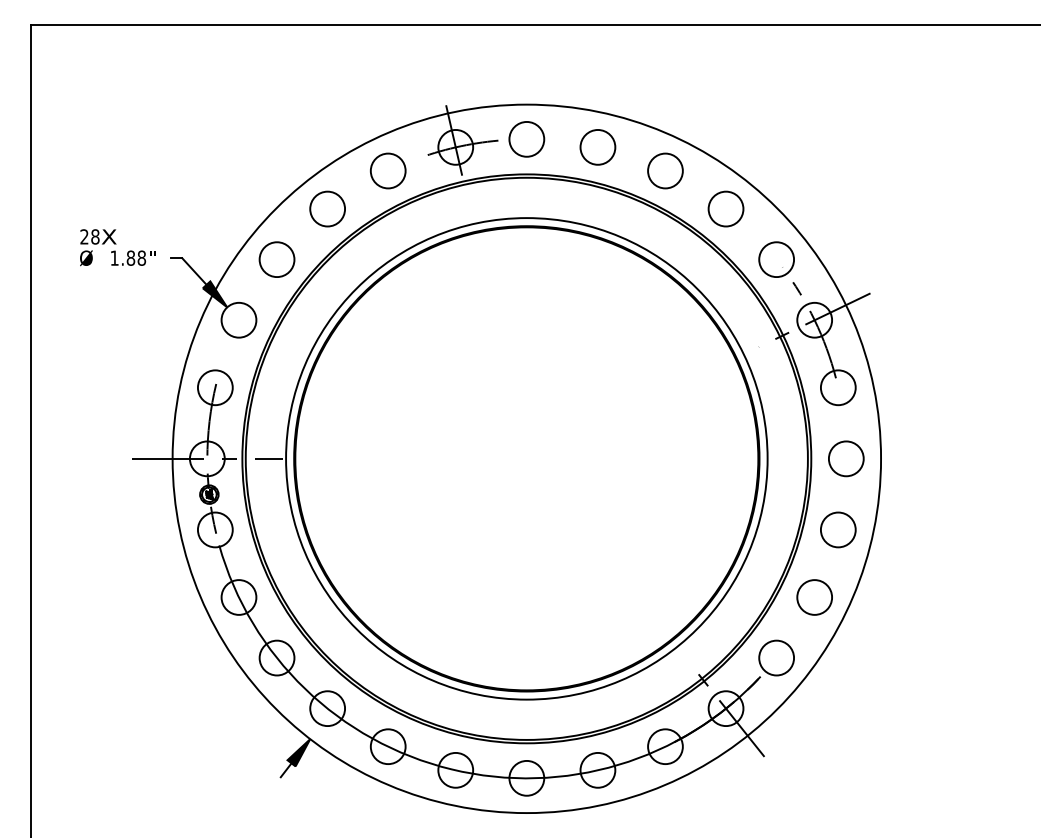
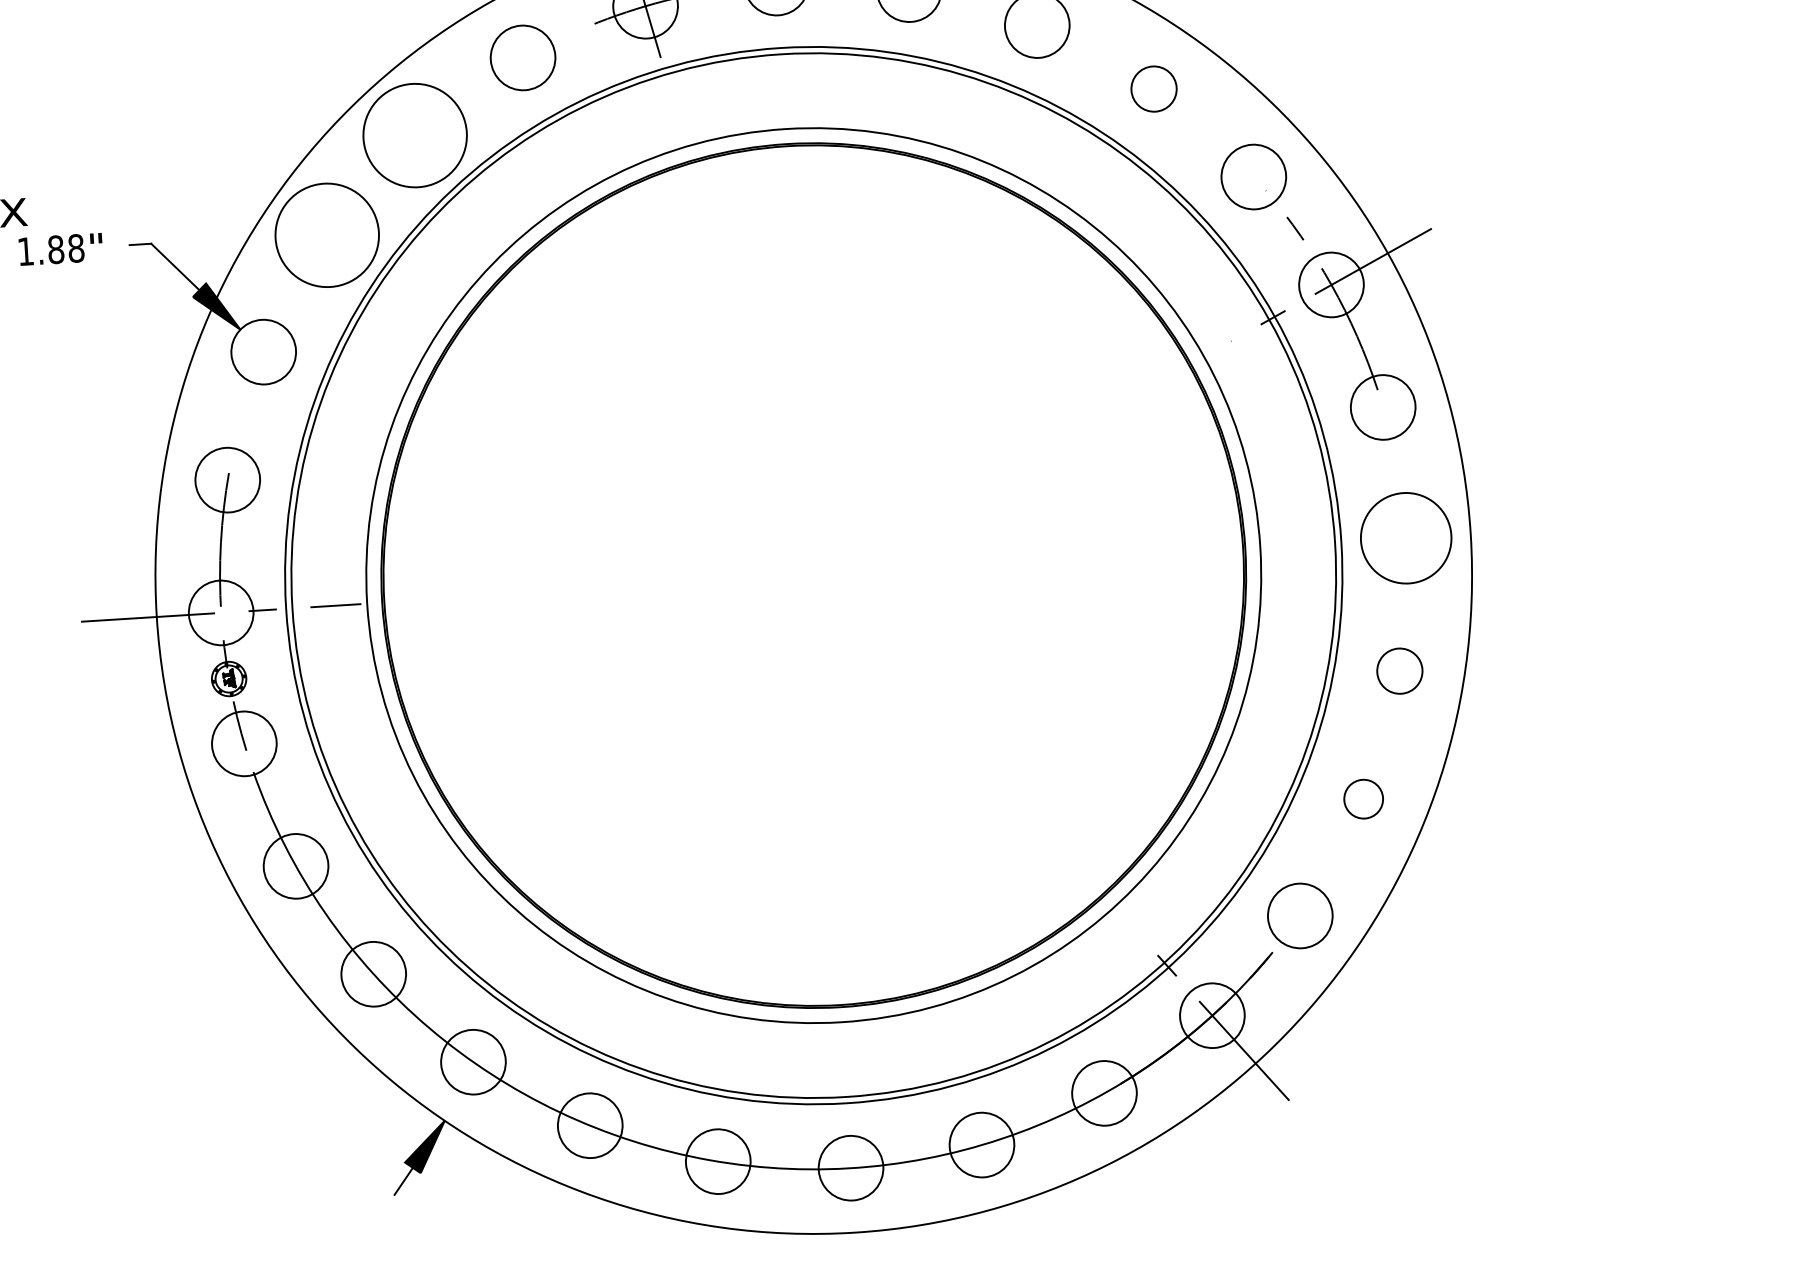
circle: (327, 208) -> (414, 134), size x1.6
circle: (725, 208) -> (1153, 88), size x0.7
circle: (276, 259) -> (326, 235), size x1.6
circle: (846, 458) -> (1406, 537), size x1.4
circle: (838, 529) -> (1400, 670), size x0.7
circle: (814, 597) -> (1363, 799), size x0.6

